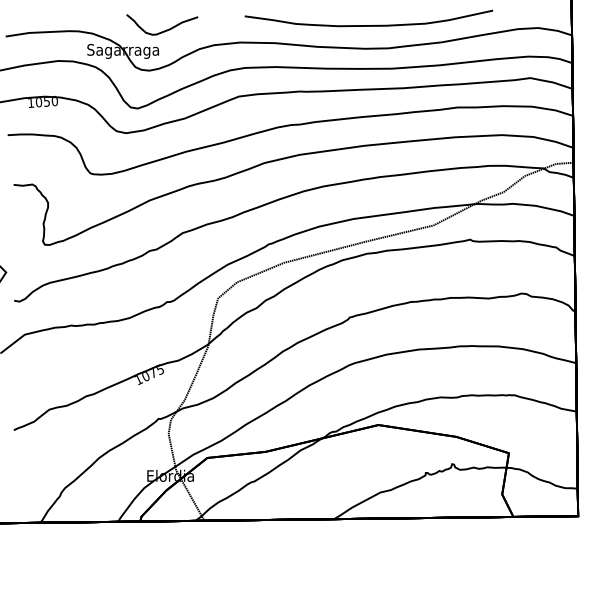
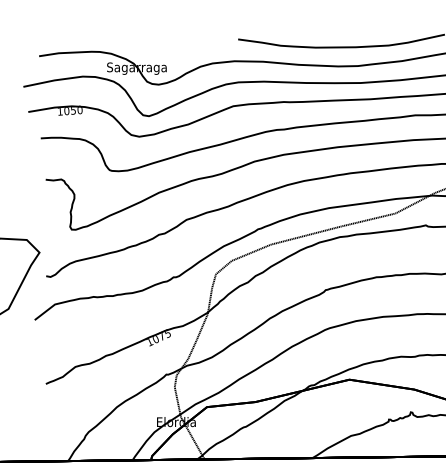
curve: (163, 30) -> (170, 51), removed

